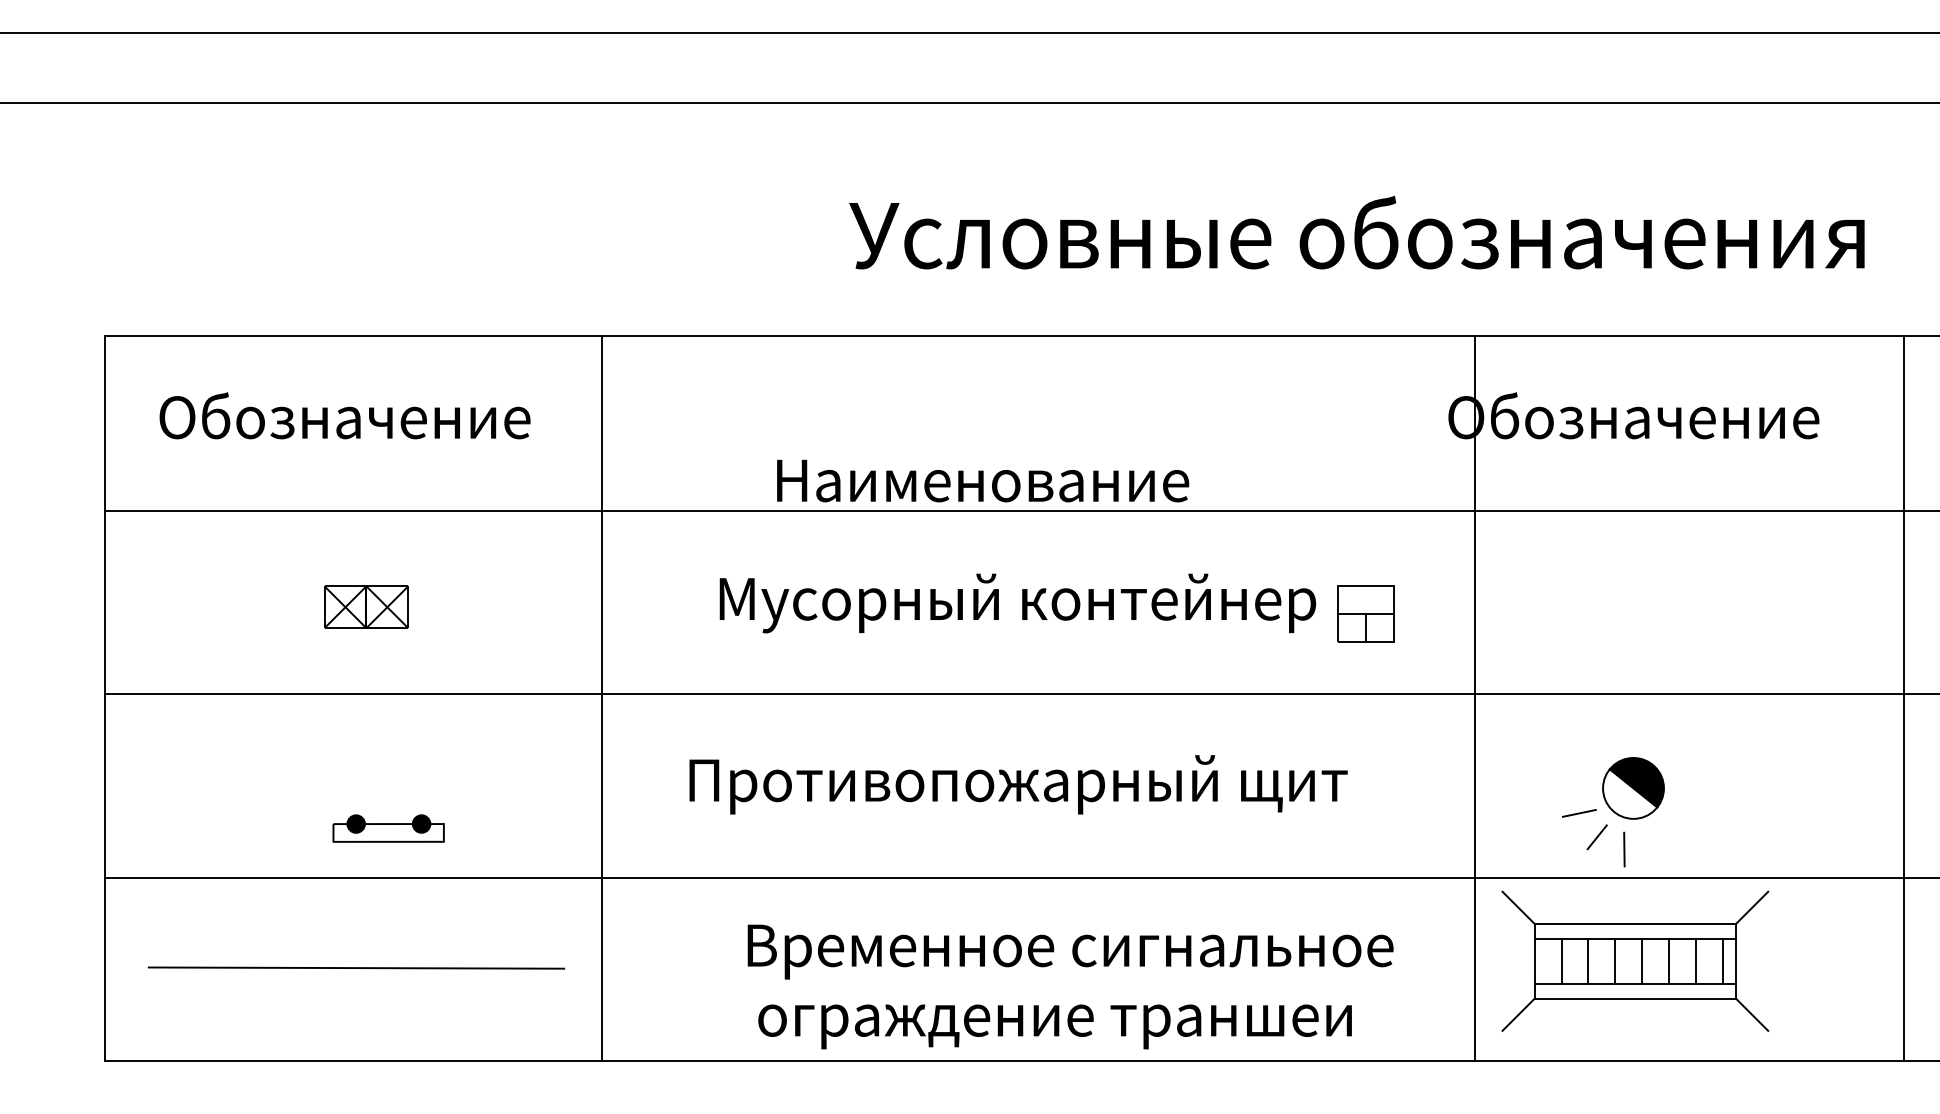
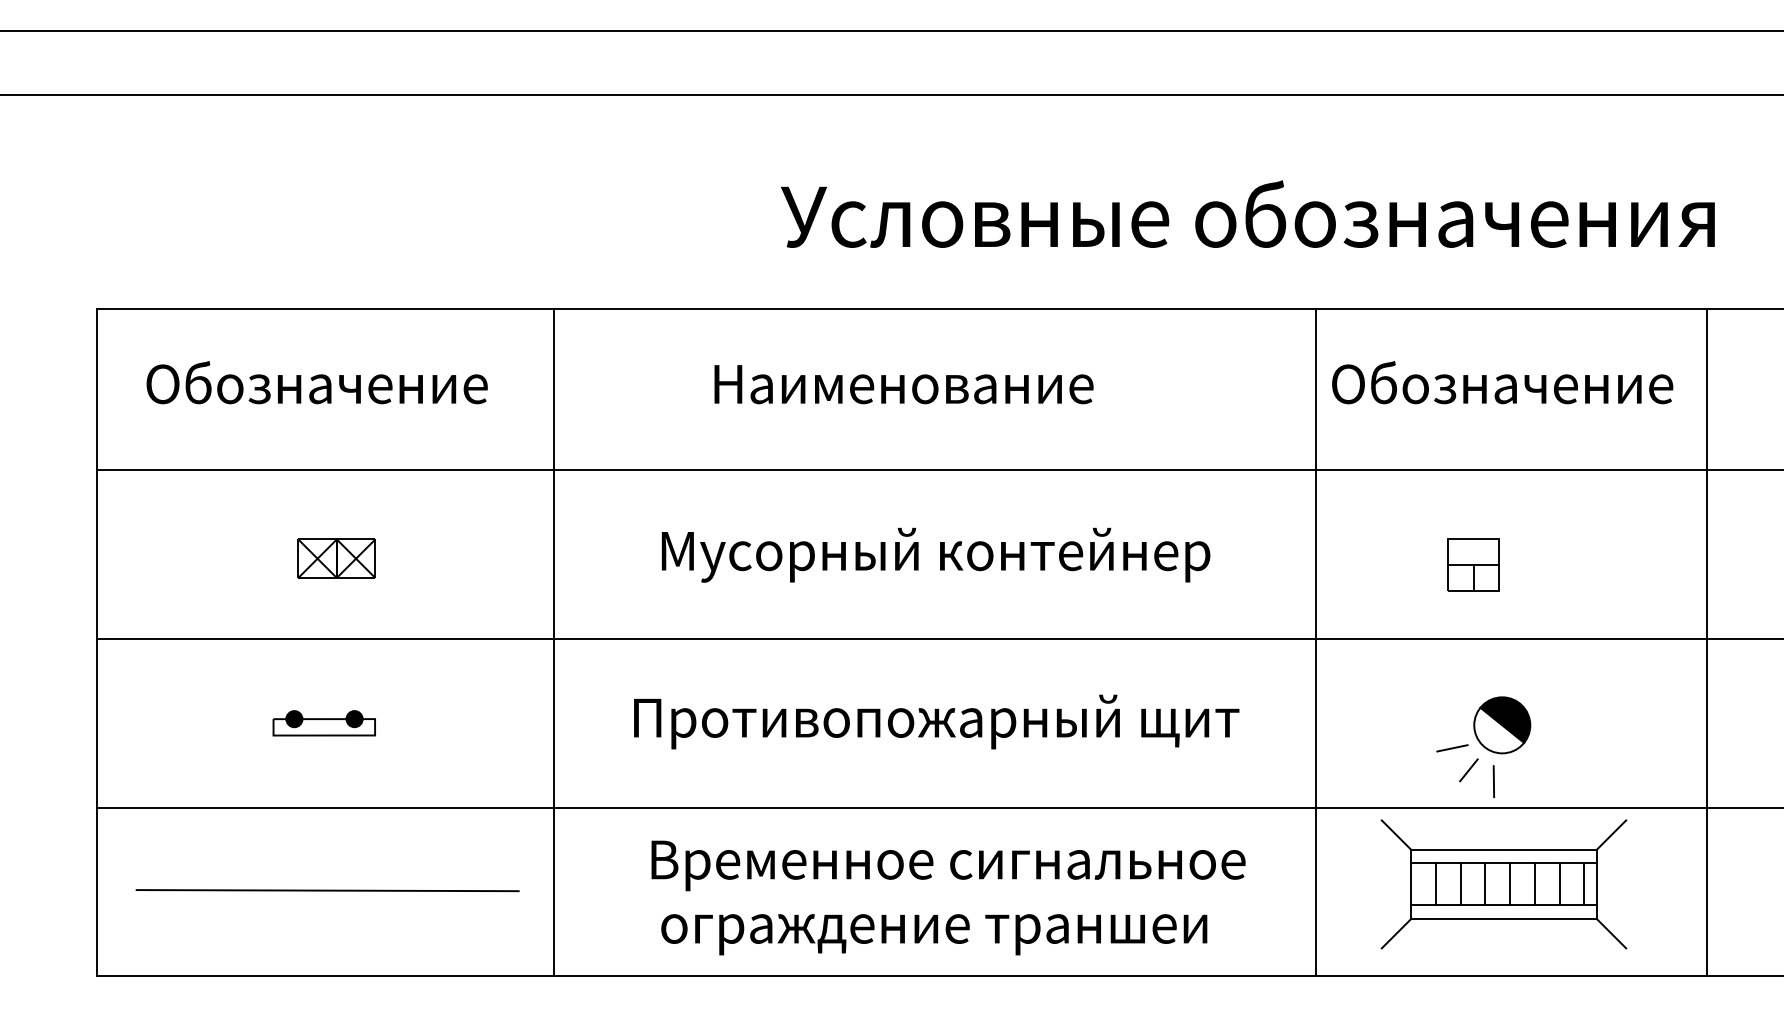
text: (982, 480) -> (903, 384), moved
part: (1366, 613) -> (1473, 564), moved
line: (1475, 698) -> (1315, 642), moved
line: (1903, 698) -> (1706, 642), moved
part: (387, 828) -> (323, 723), moved
text: (1070, 986) -> (948, 897), moved

